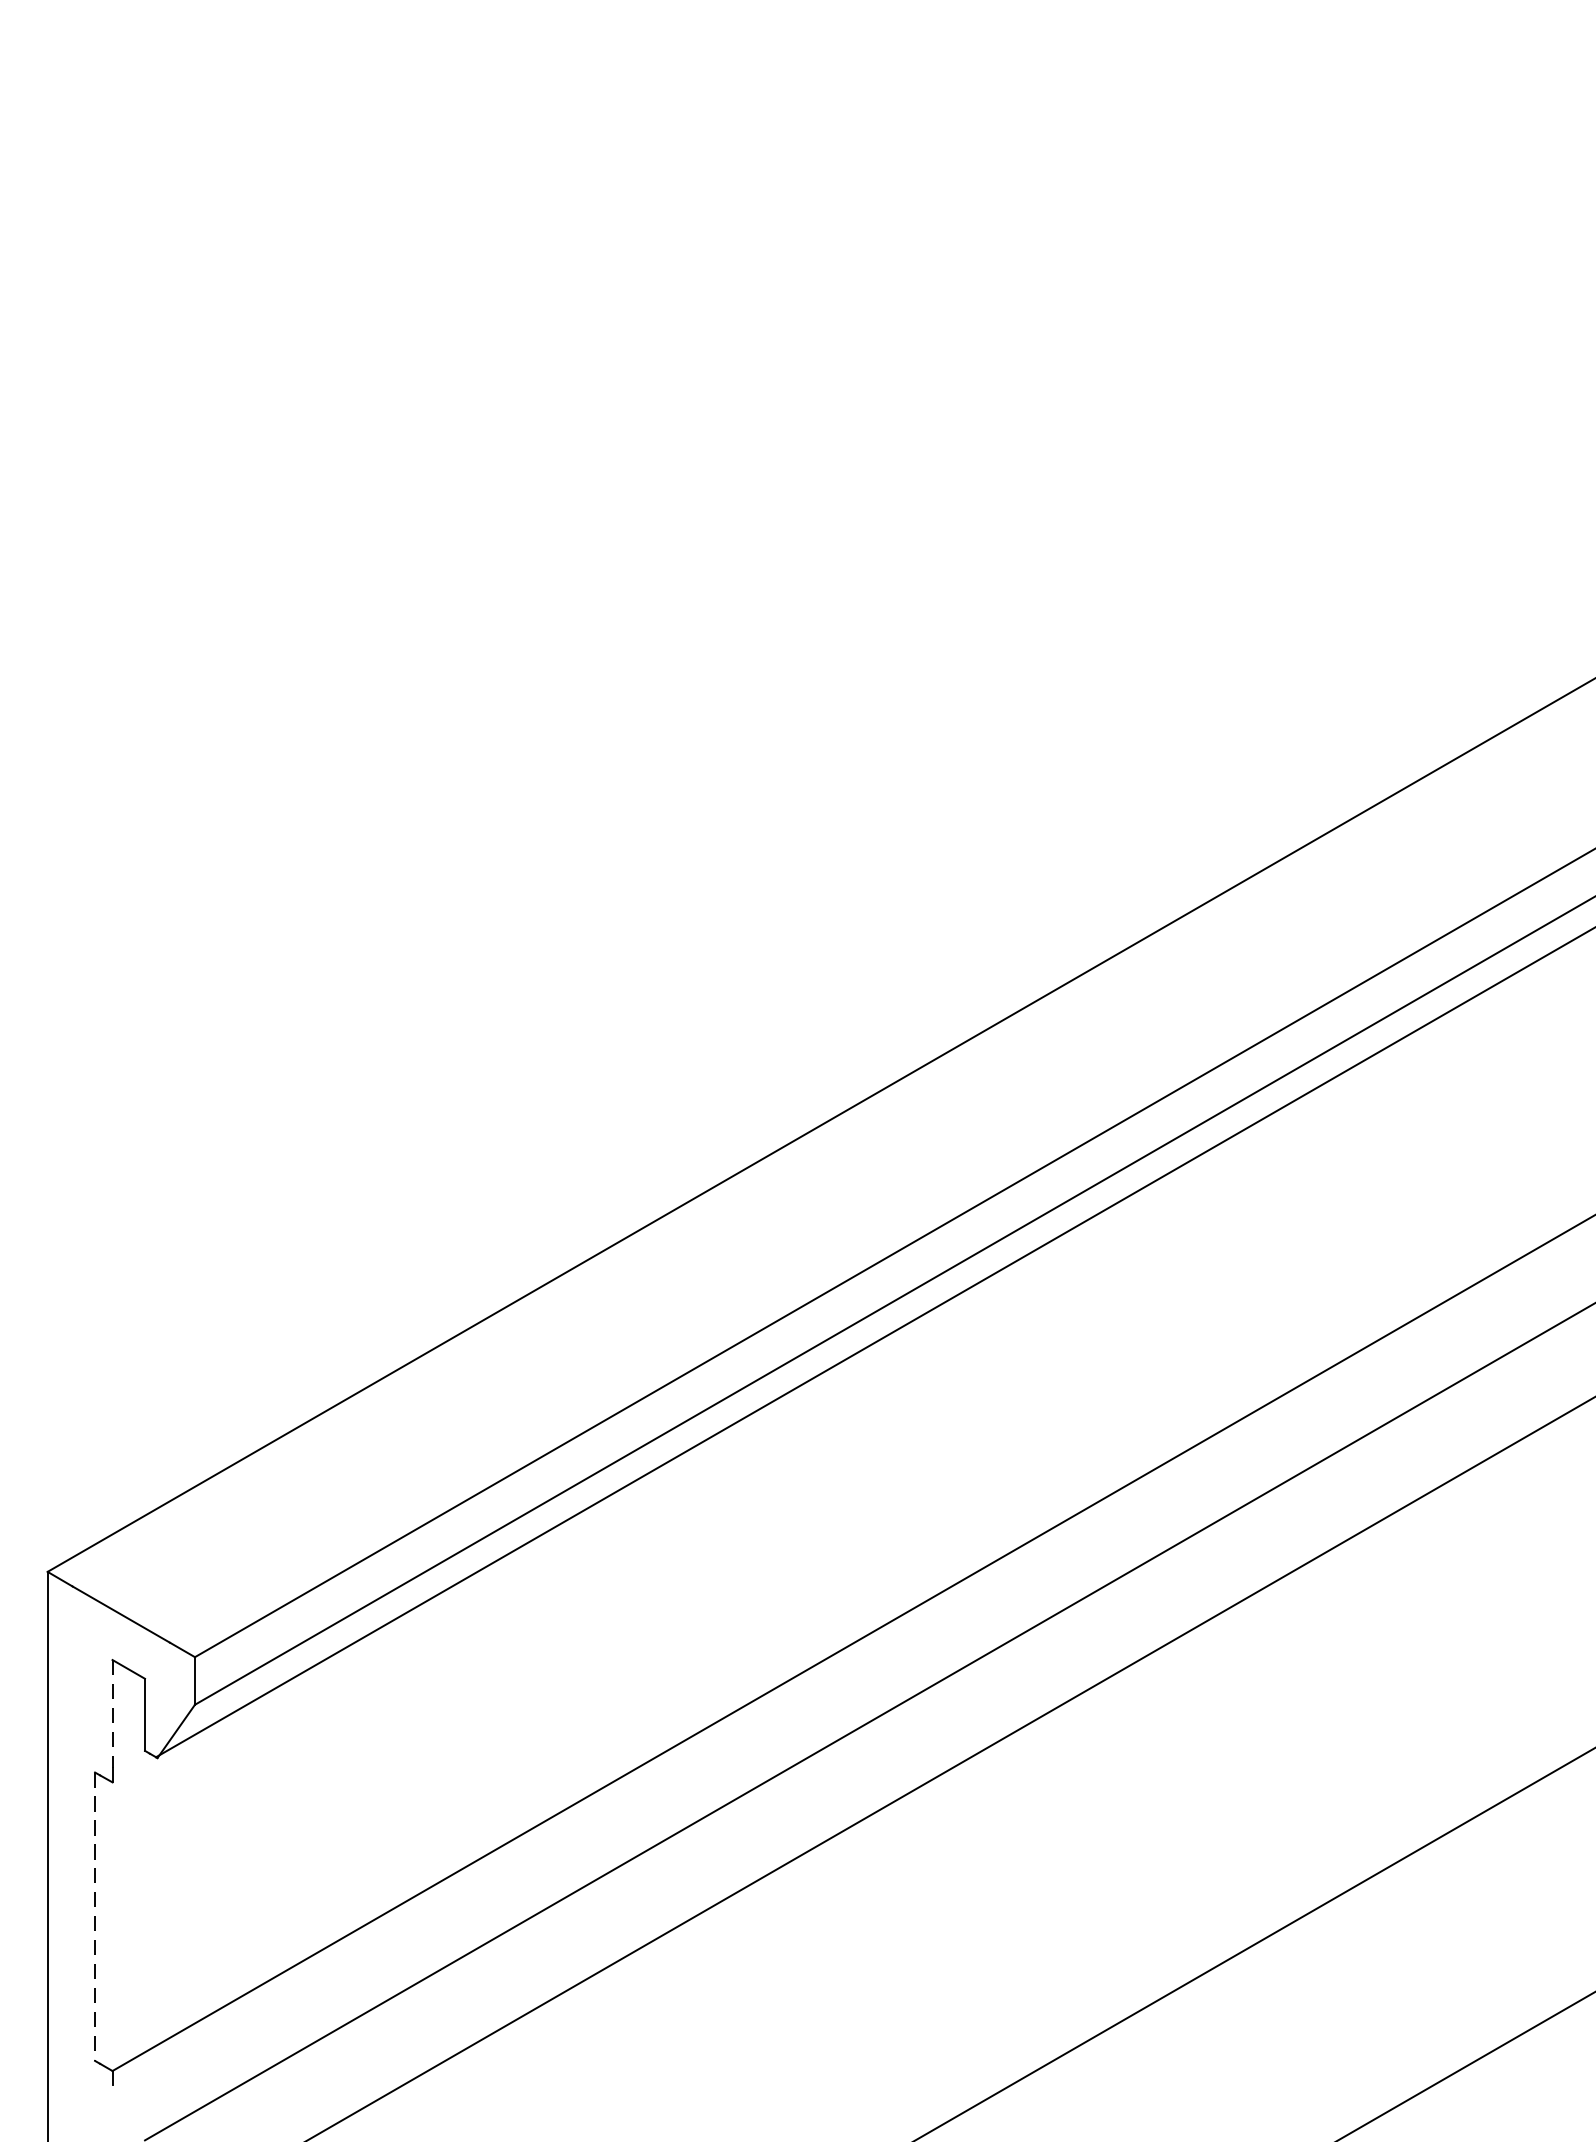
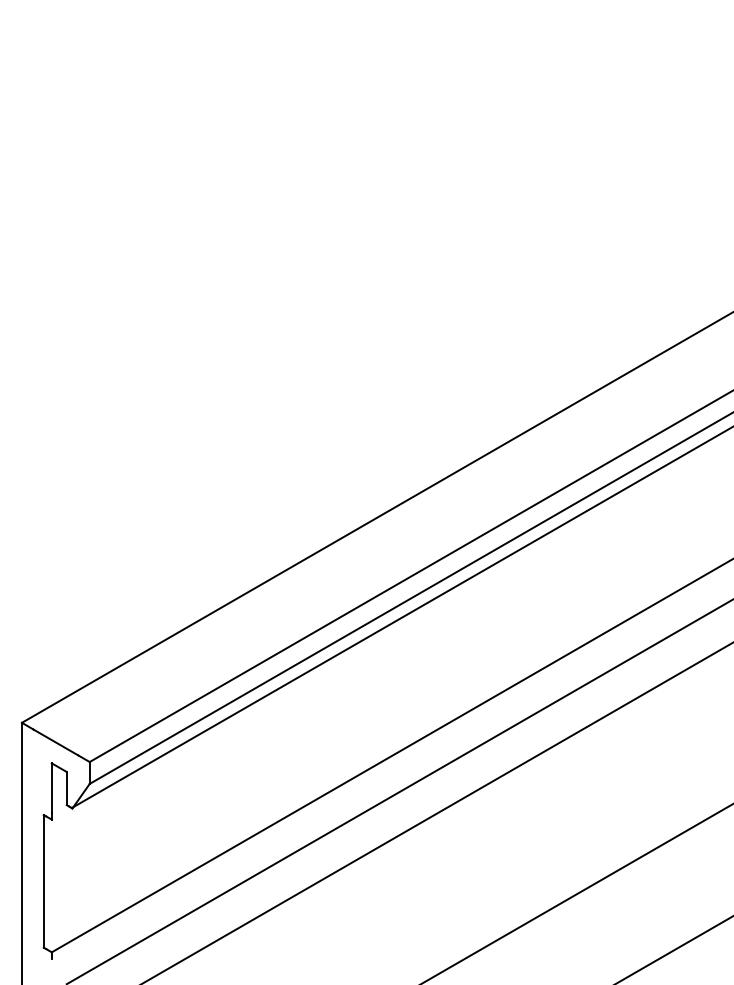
line: (111, 1714) -> (51, 788), dashed -> solid
line: (94, 1916) -> (43, 881), dashed -> solid

